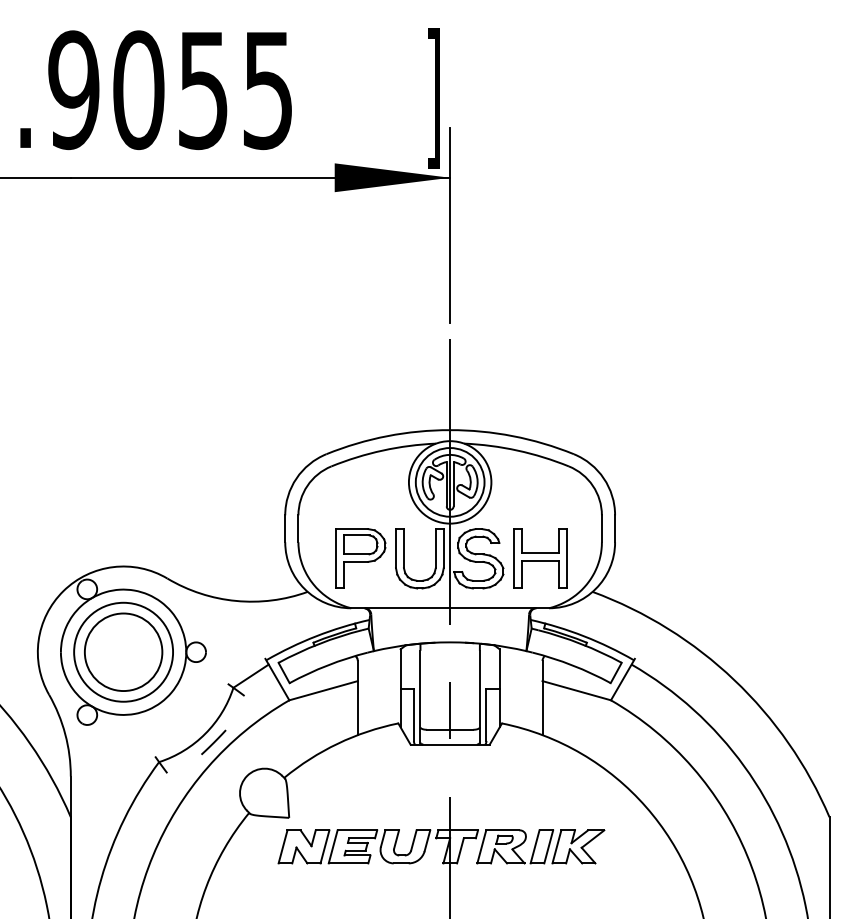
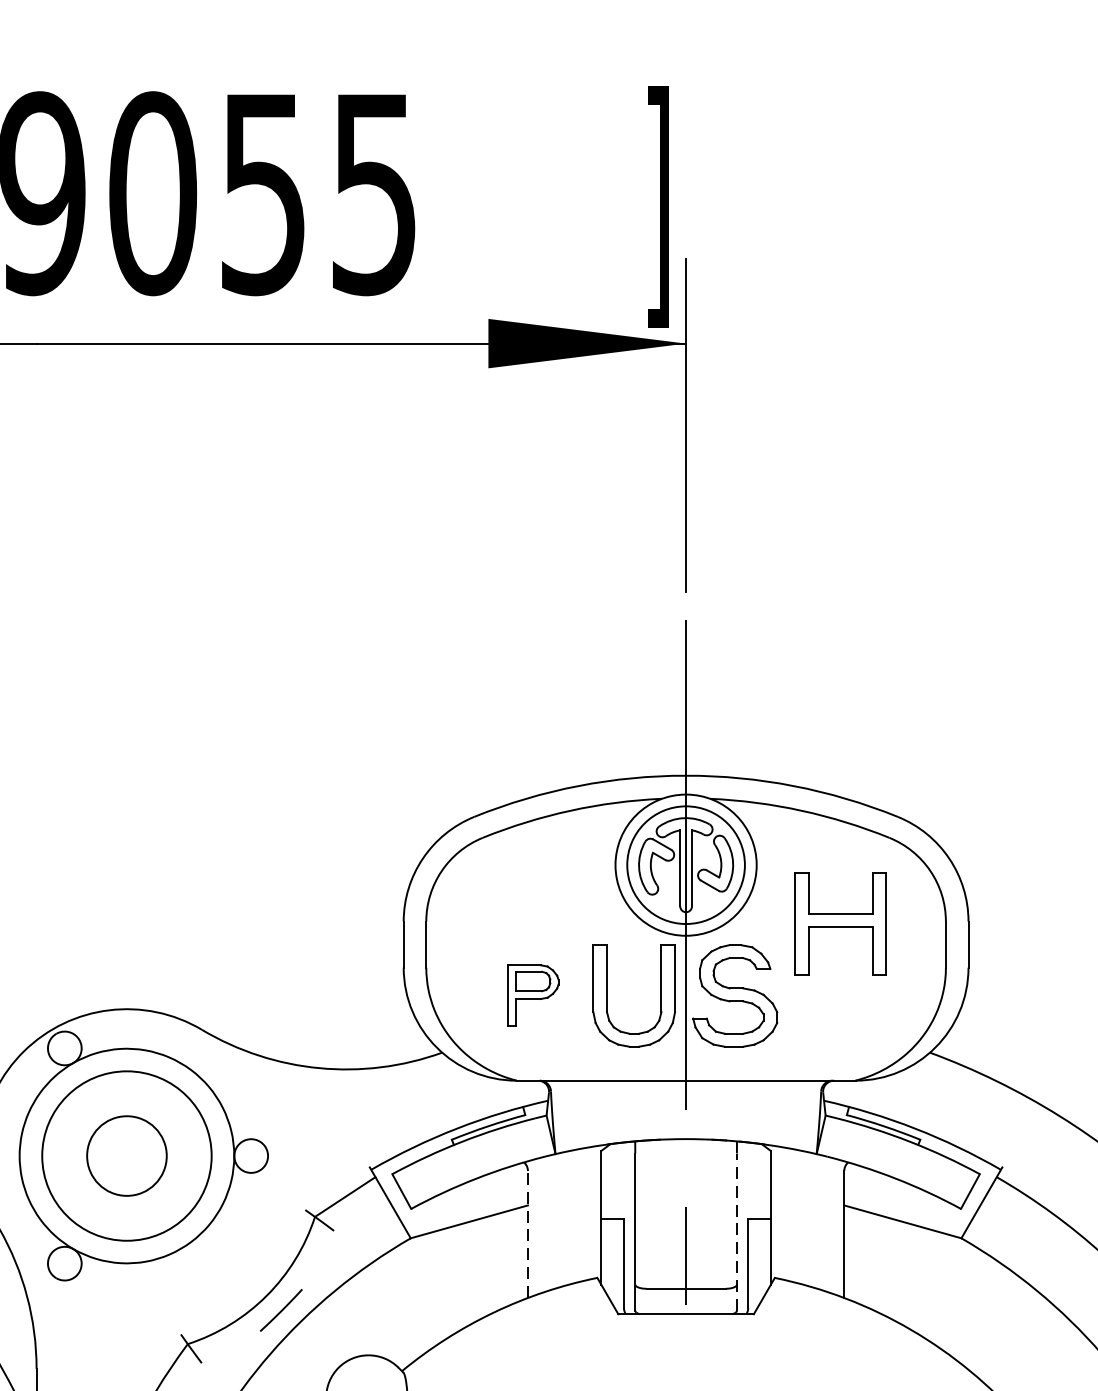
part: (360, 558) -> (532, 995), size x0.6
part: (540, 558) -> (840, 923), moved
circle: (123, 652) -> (126, 1156), size x0.6
line: (479, 696) -> (736, 1231), solid -> dashed
line: (357, 697) -> (527, 1233), solid -> dashed

